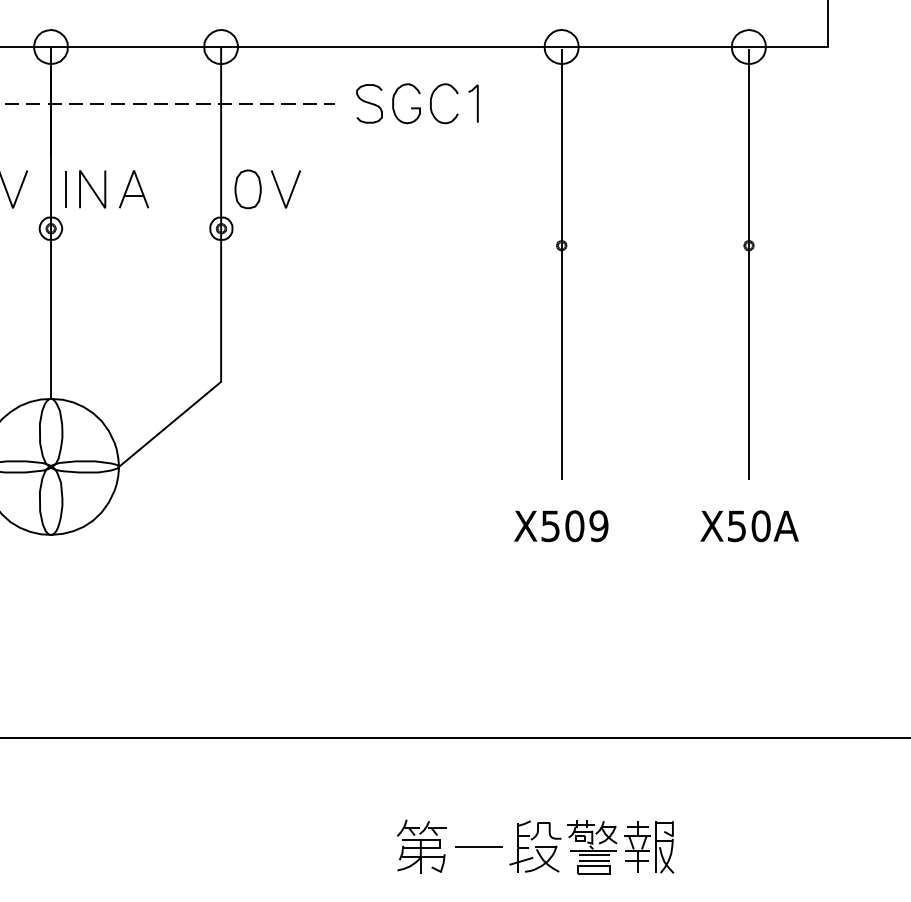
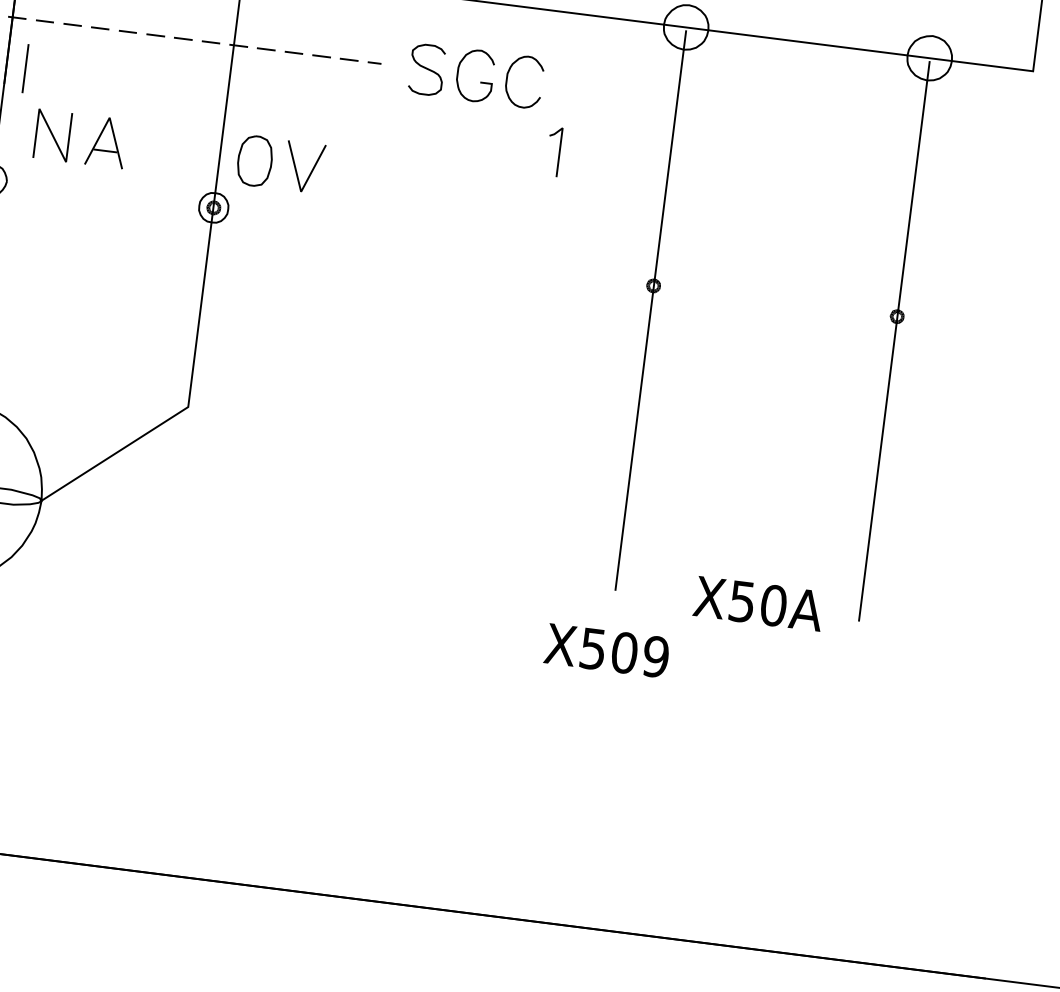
line: (476, 103) -> (557, 151), moved
line: (65, 189) -> (25, 68), moved
text: (749, 526) -> (758, 604), moved

